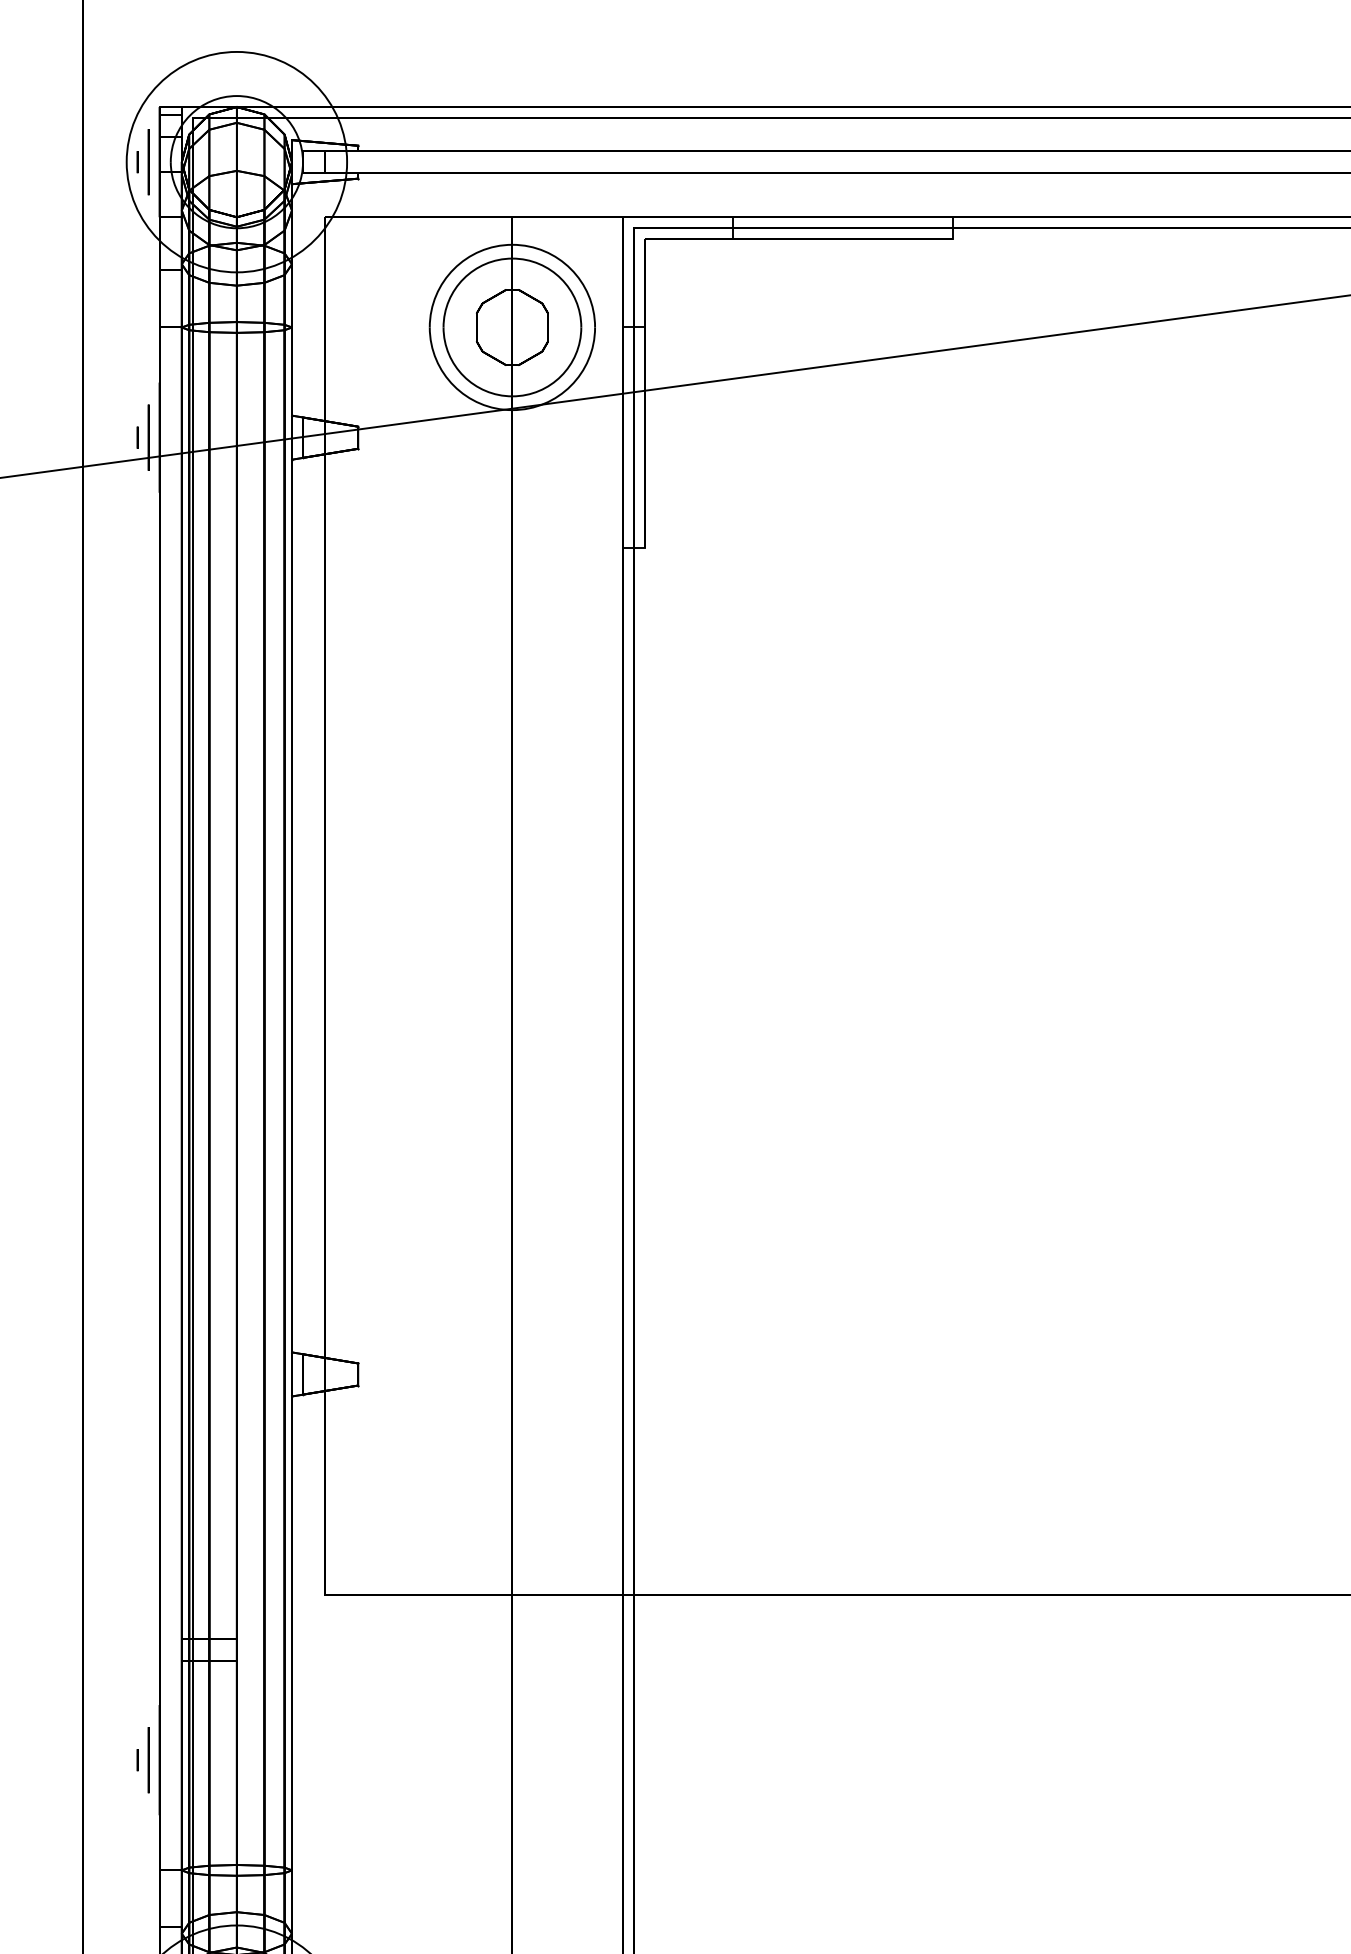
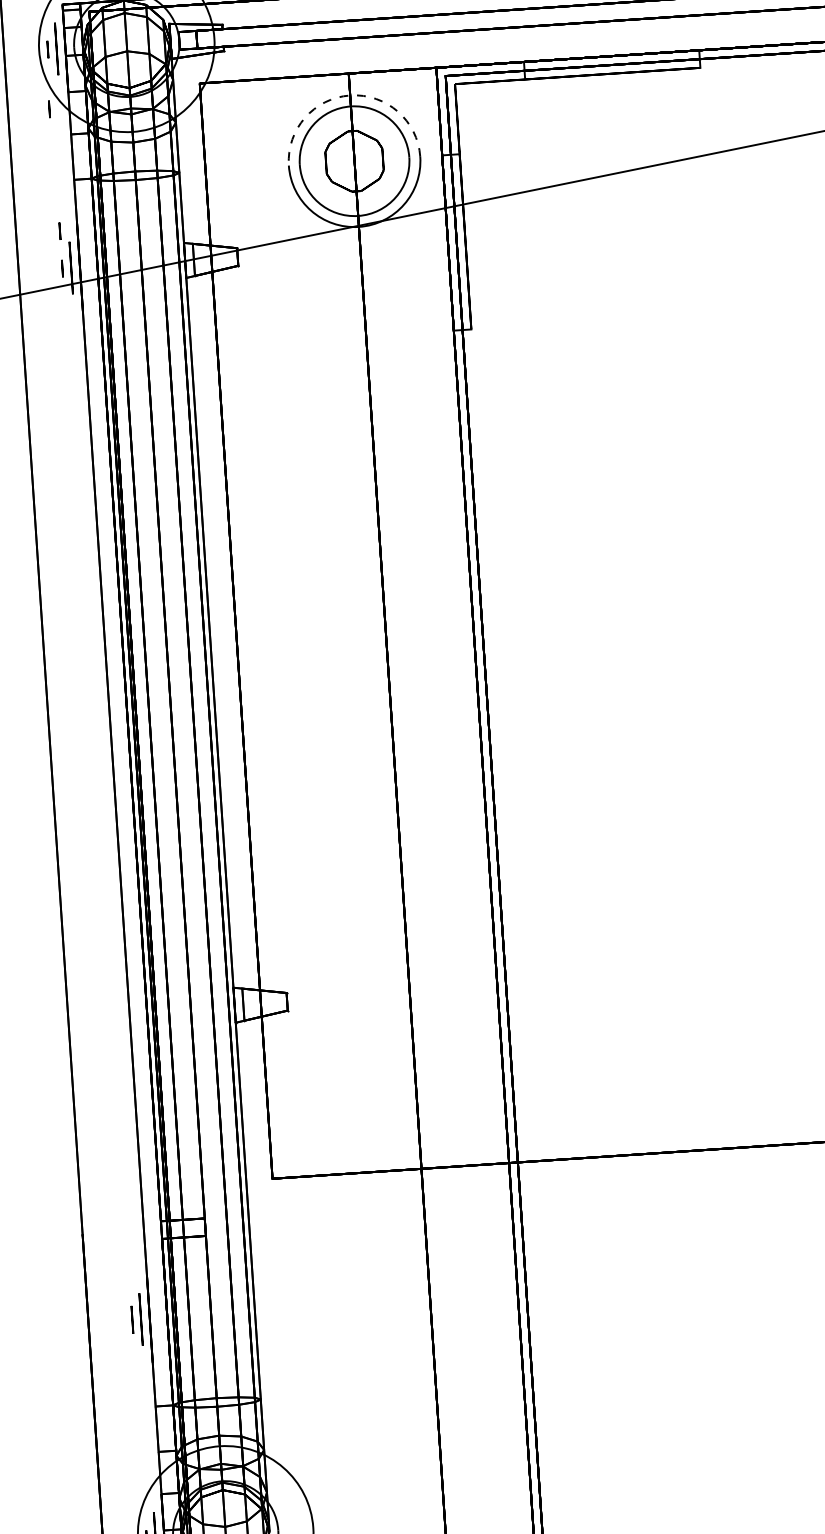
circle: (134, 237) -> (49, 109), added
arc: (512, 244) -> (350, 95), solid -> dashed
circle: (137, 390) -> (59, 231), added
circle: (137, 1760) -> (132, 1320), size x1.6

